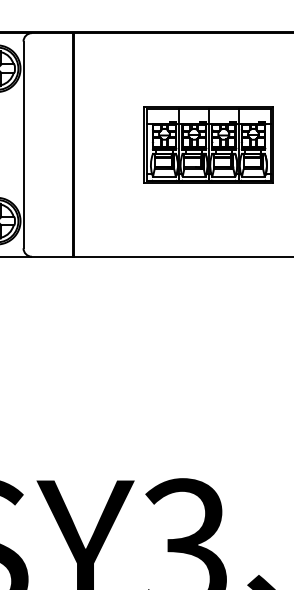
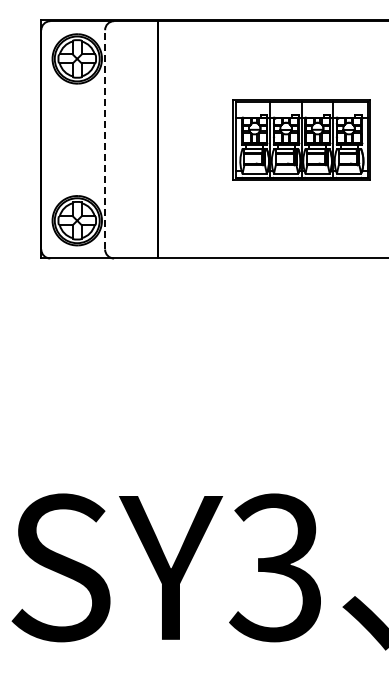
line: (23, 144) -> (105, 139), solid -> dashed

